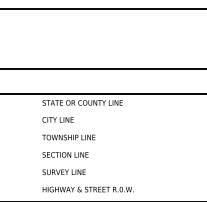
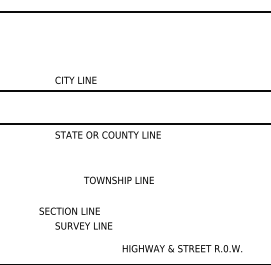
text: (57, 119) -> (75, 79), moved
text: (68, 136) -> (118, 179), moved
text: (65, 154) -> (69, 210), moved
text: (88, 189) -> (182, 248), moved

